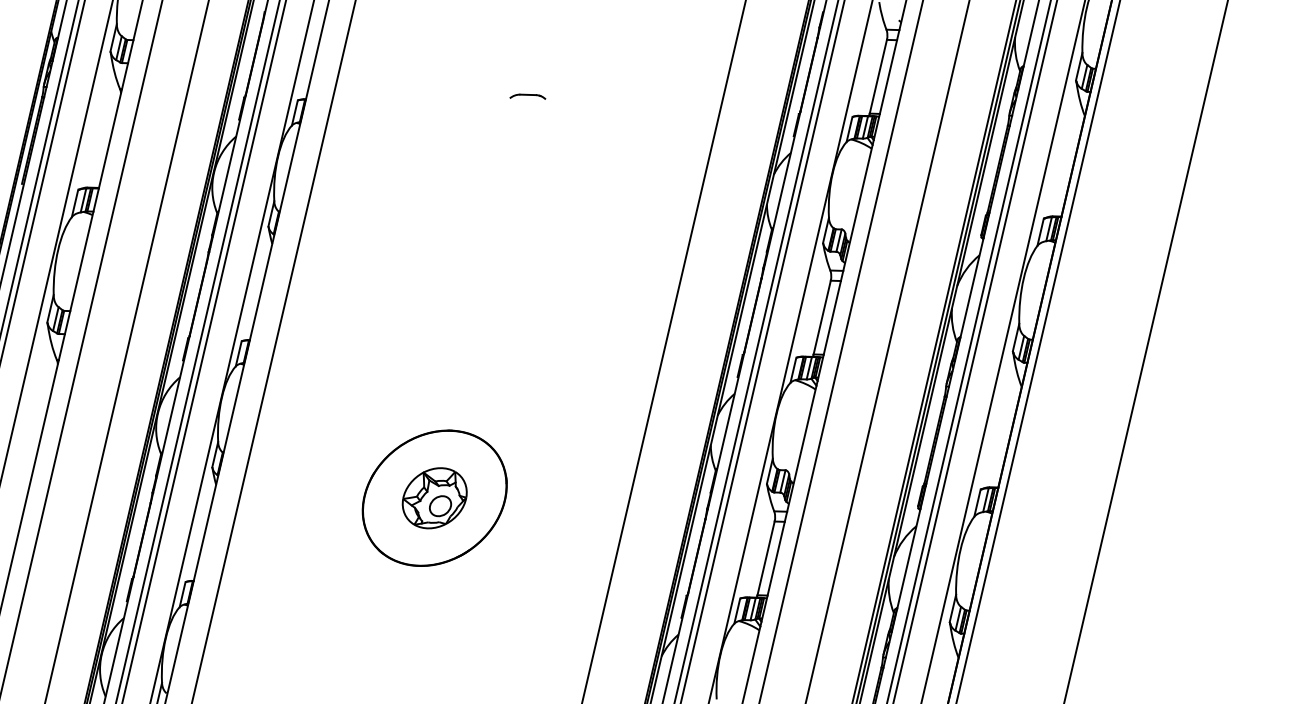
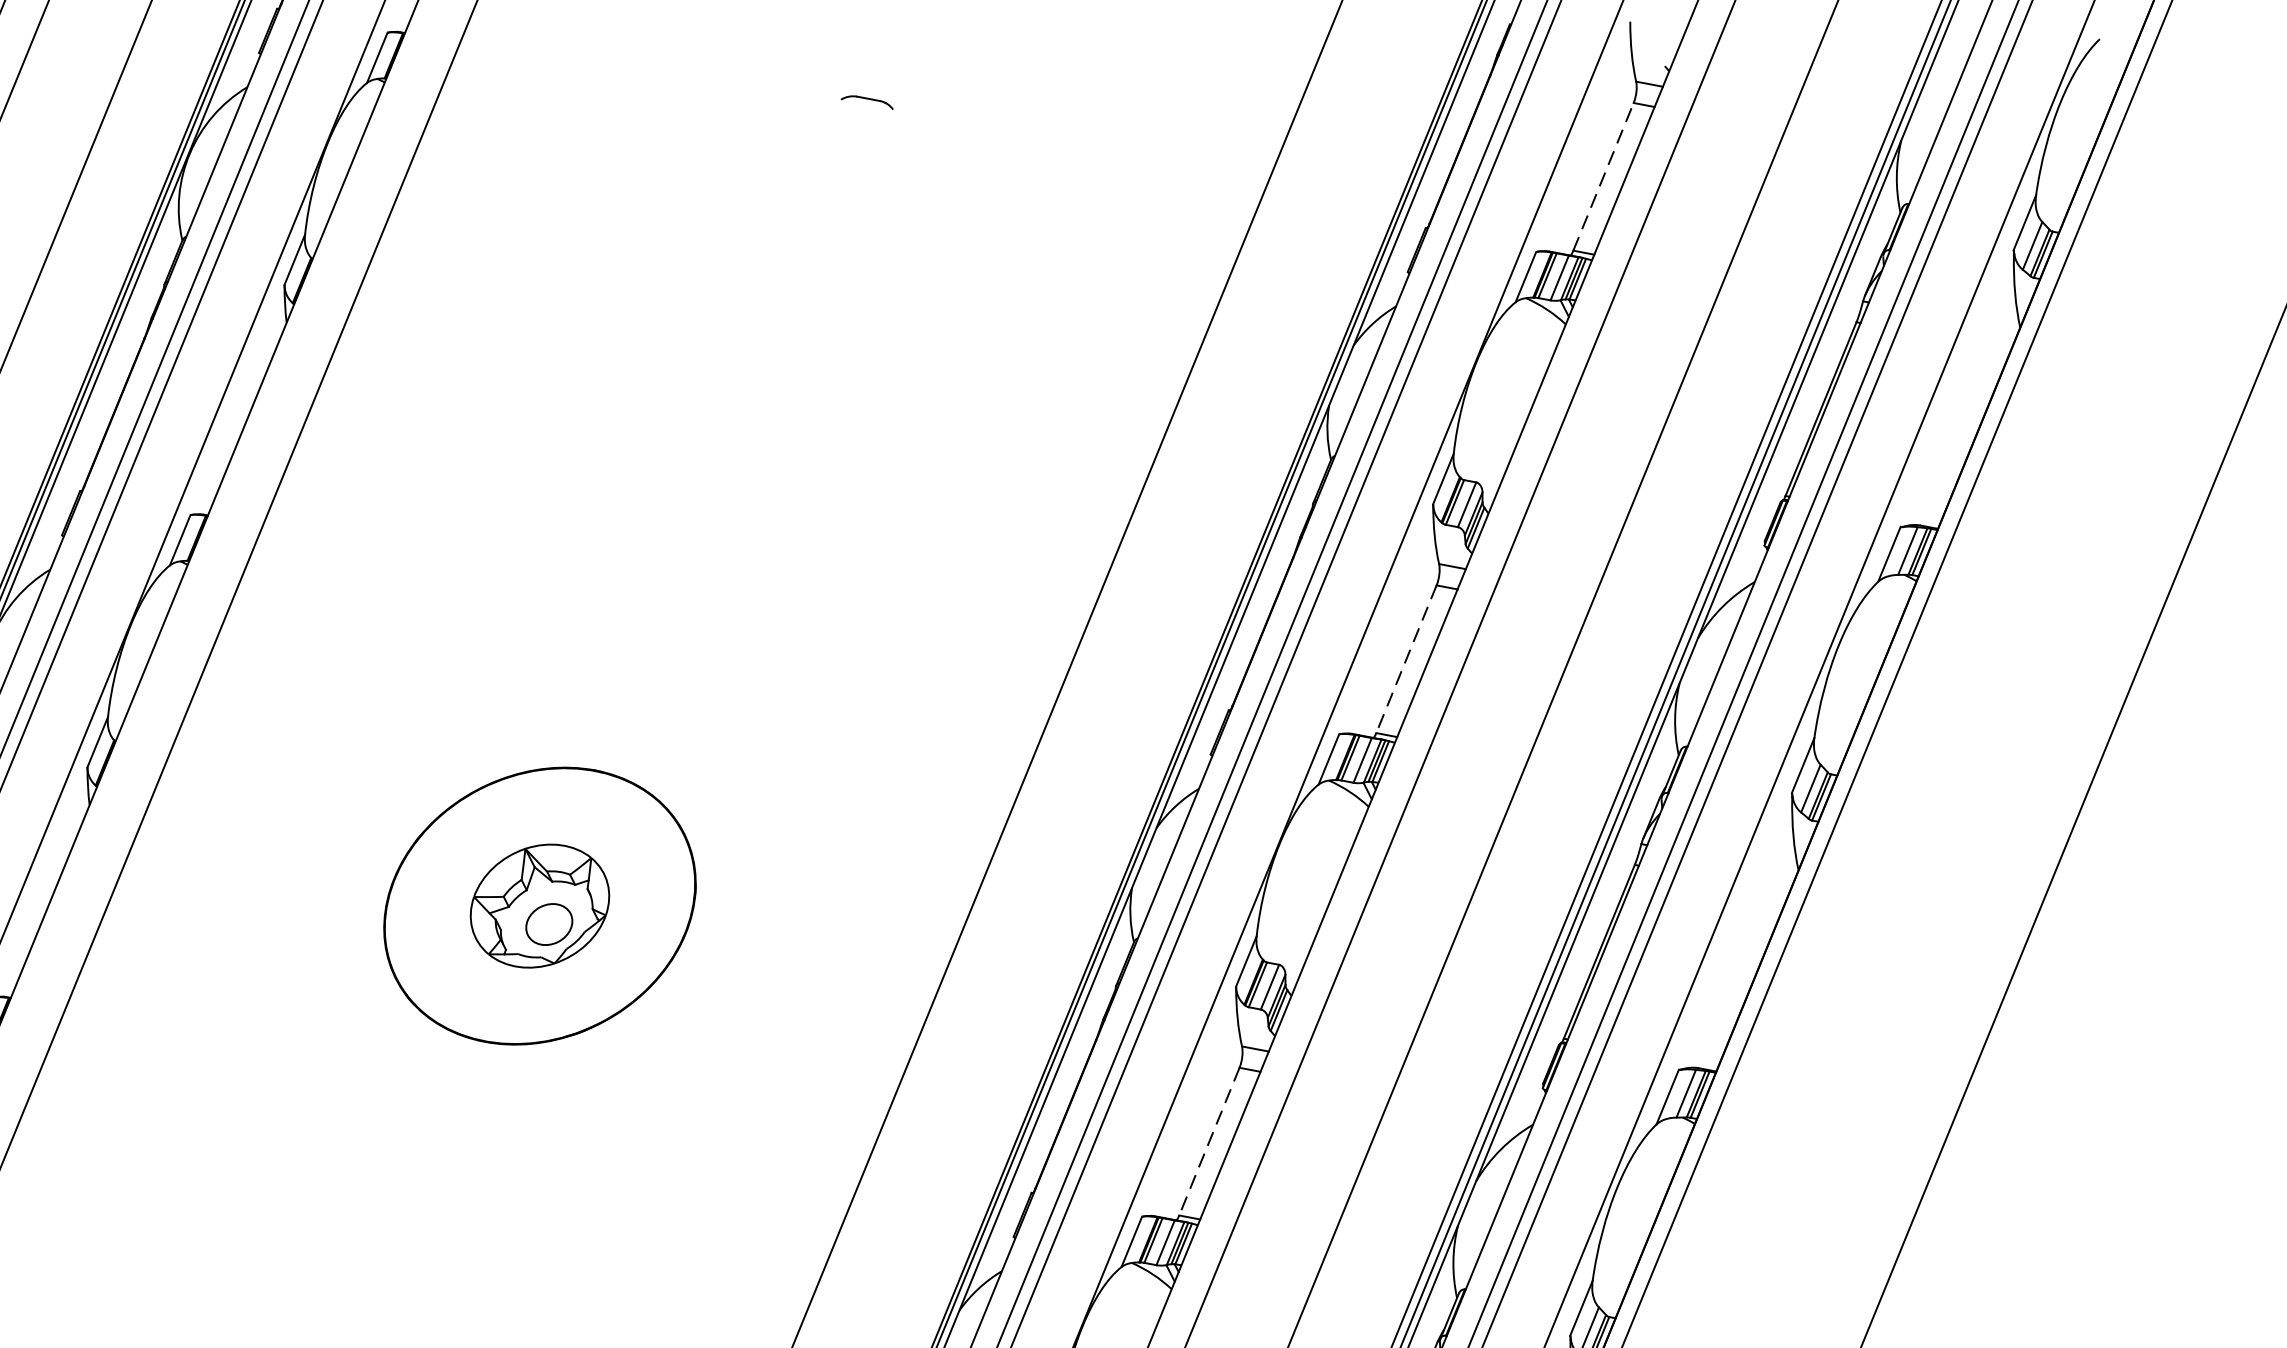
line: (878, 76) -> (1603, 176), solid -> dashed
part: (527, 96) -> (866, 100), size x0.7
line: (822, 317) -> (1407, 659), solid -> dashed
line: (766, 558) -> (1210, 1141), solid -> dashed

